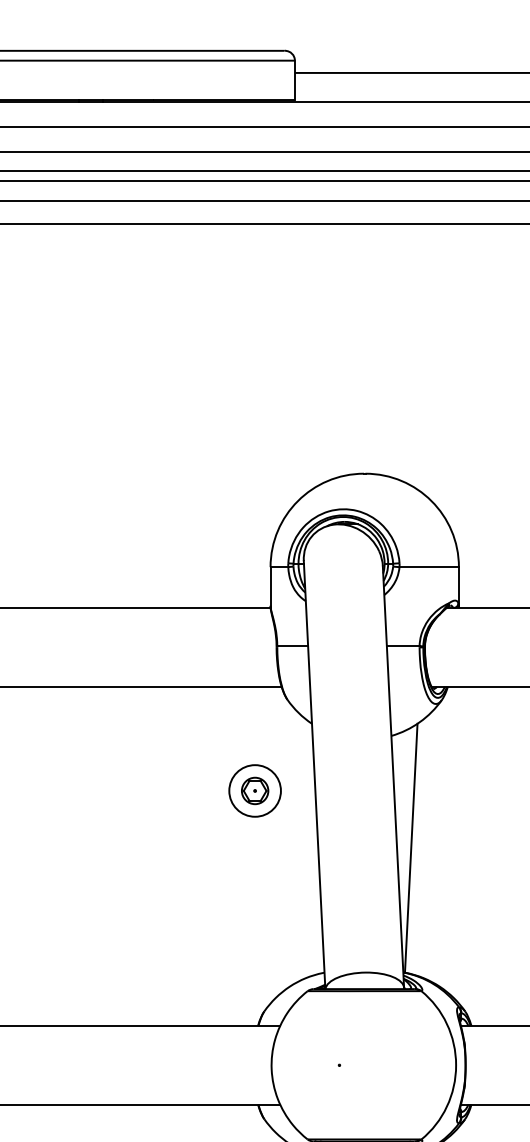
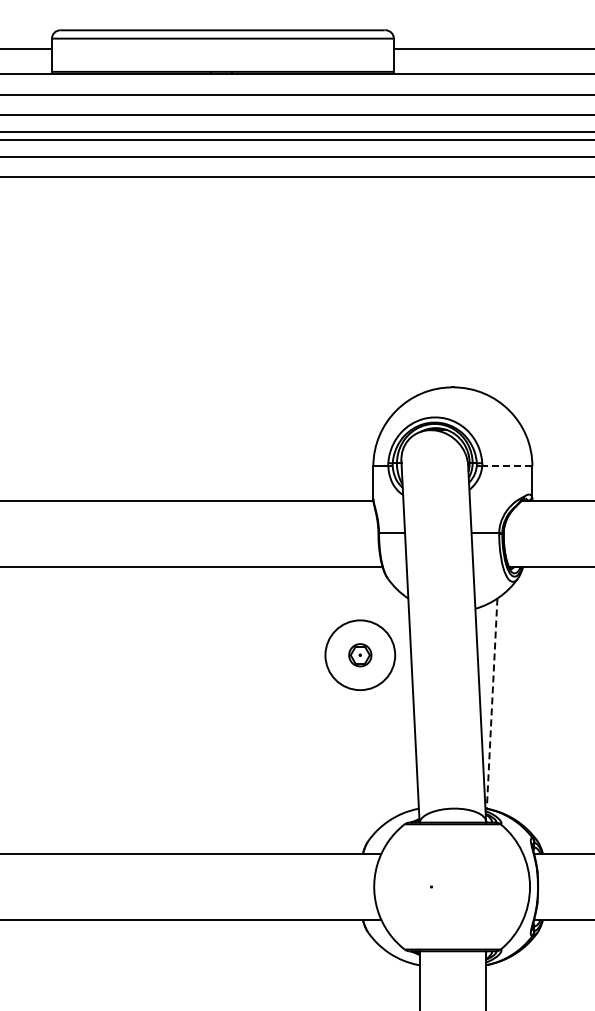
line: (428, 567) -> (506, 466), solid -> dashed
circle: (255, 791) -> (360, 655), size x1.6
line: (411, 849) -> (492, 704), solid -> dashed

